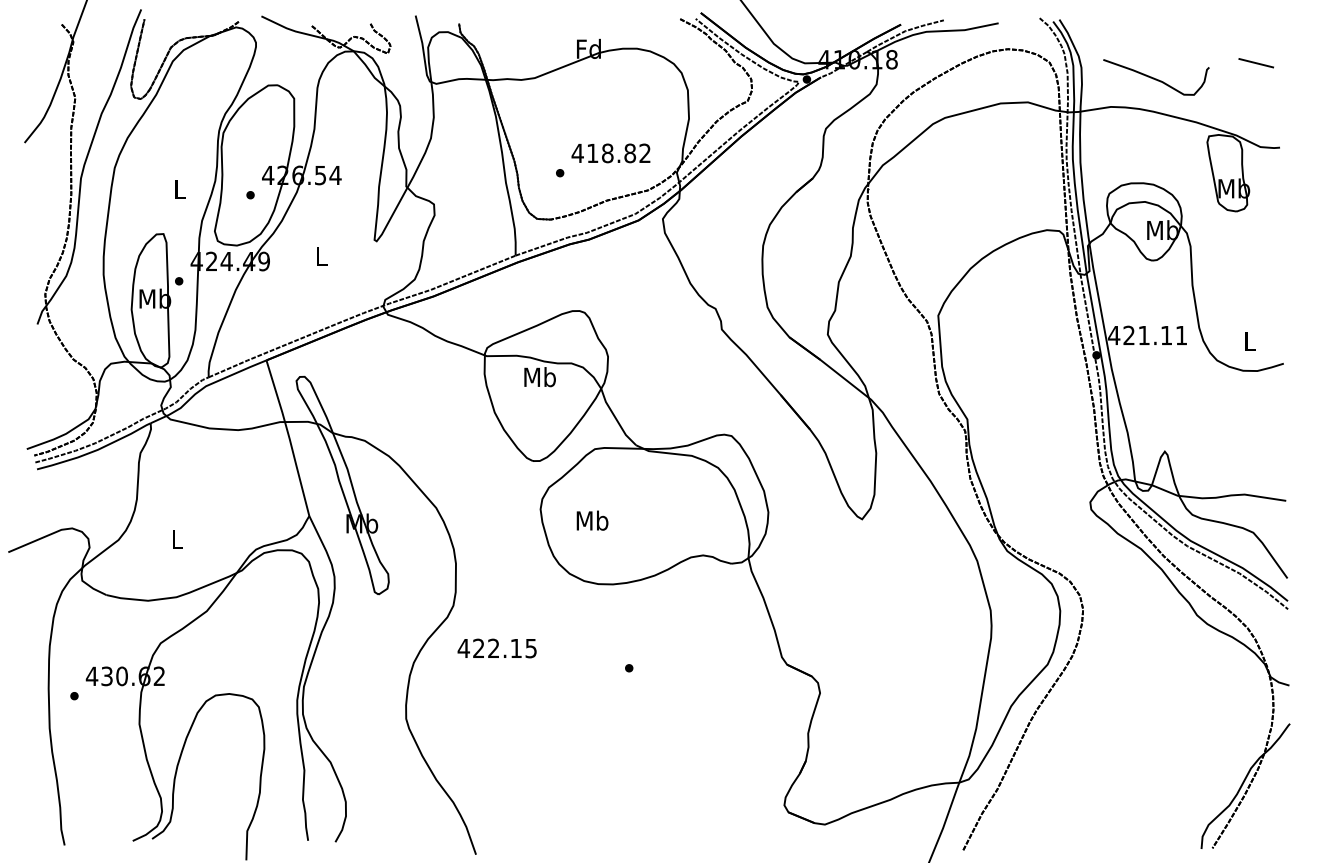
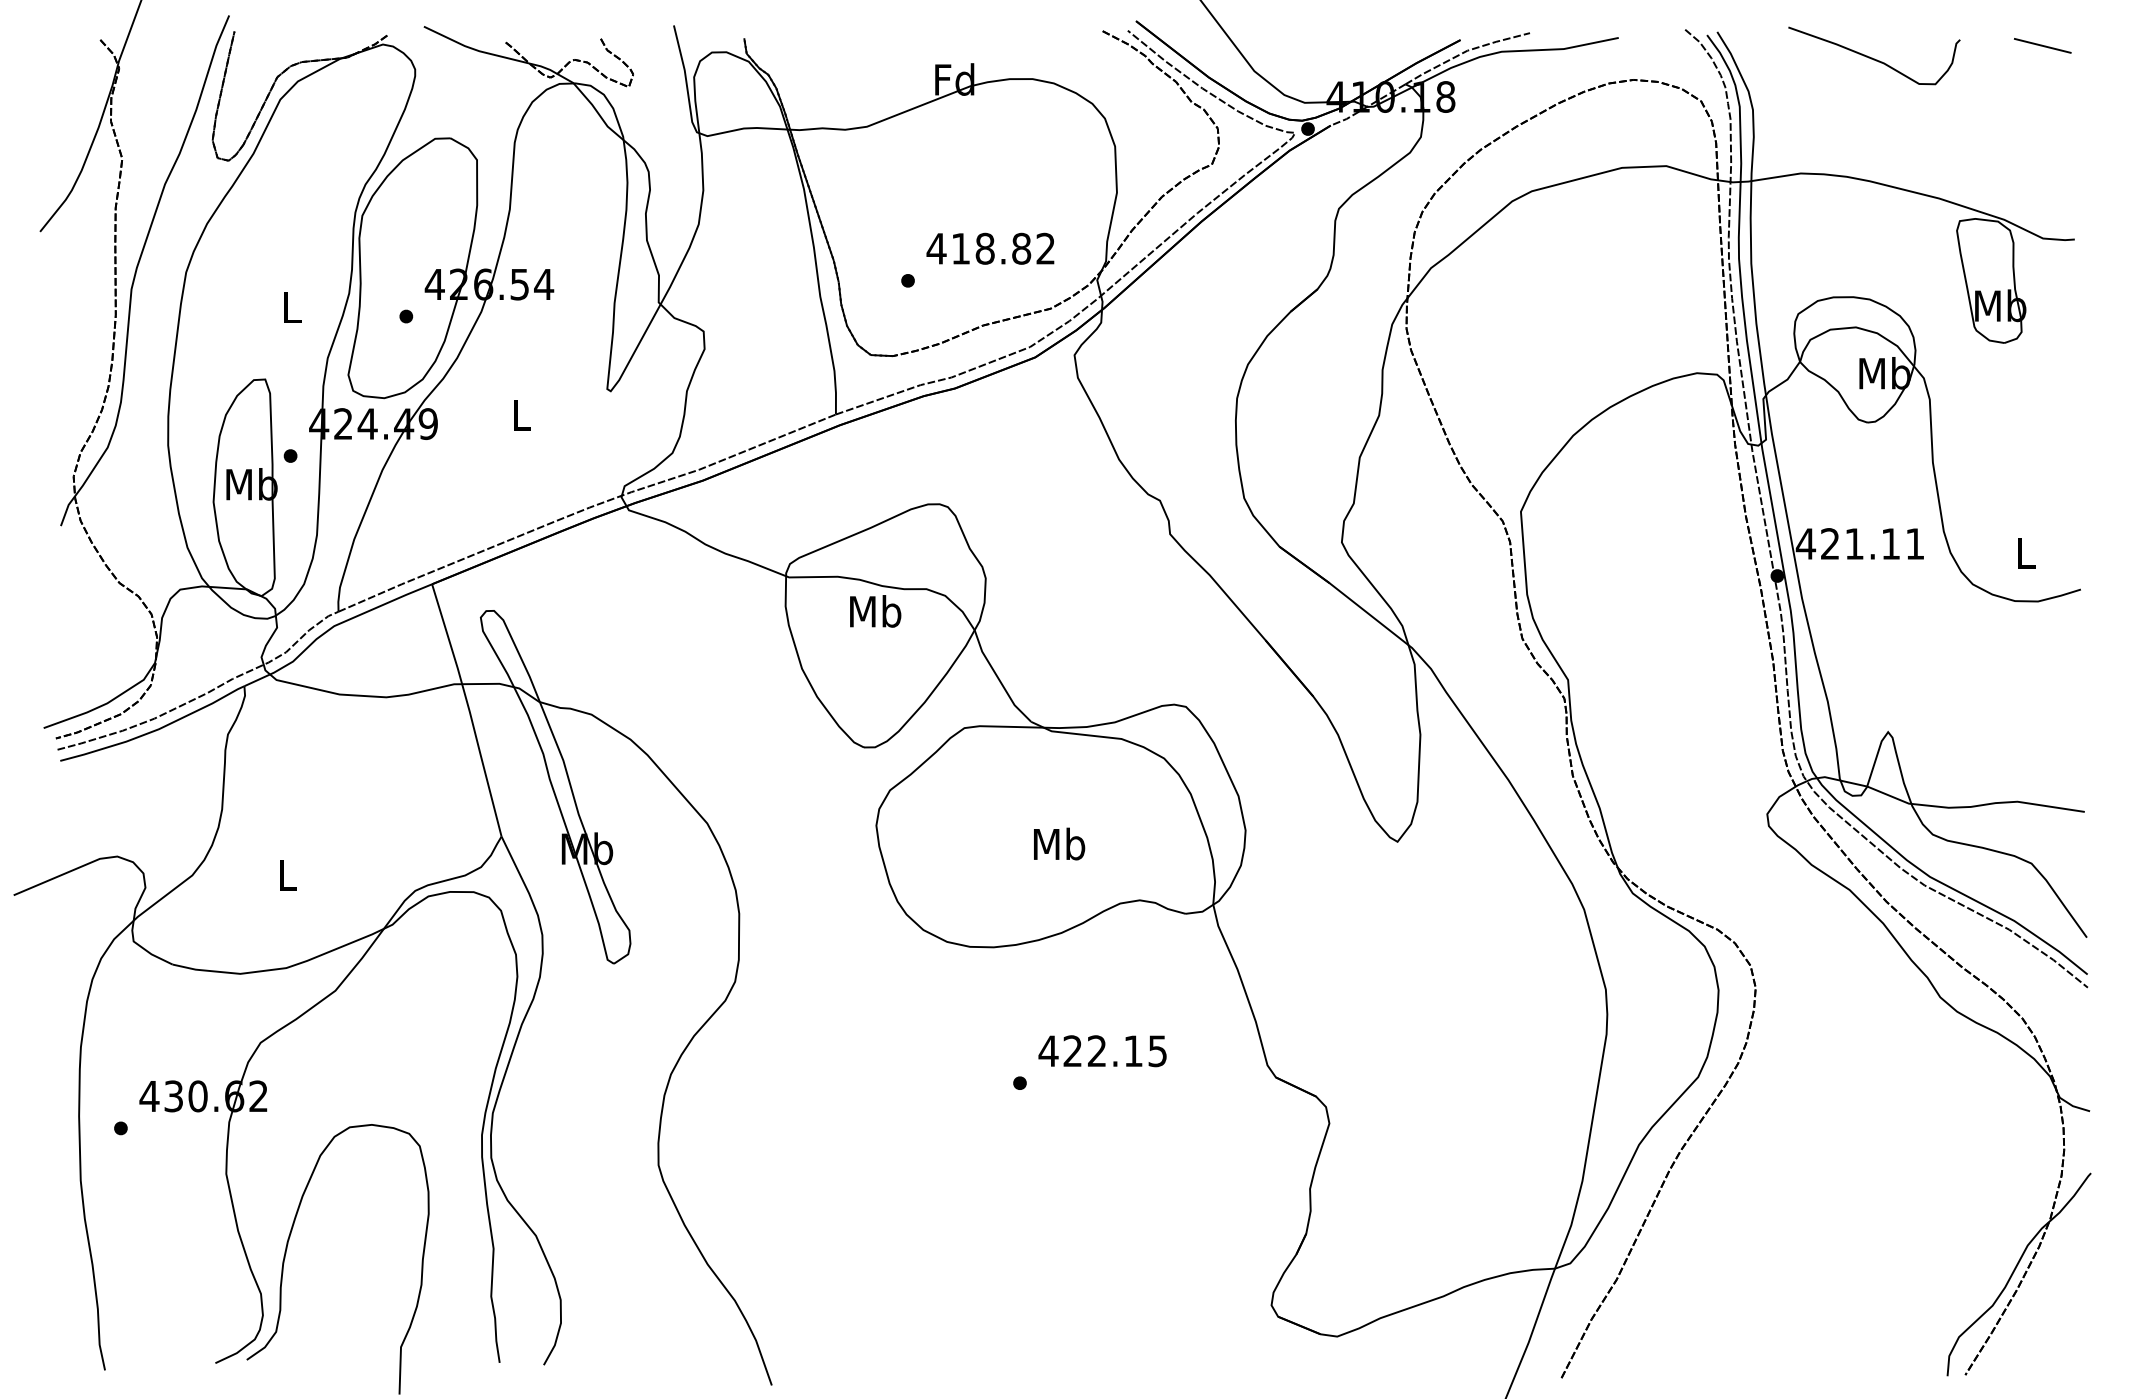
line: (1255, 63) -> (2041, 46), moved
curve: (1156, 78) -> (1874, 57), moved
text: (592, 520) -> (1059, 843), moved
text: (496, 648) -> (1101, 1051), moved

